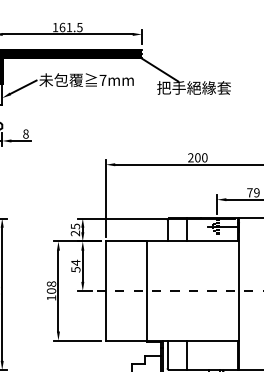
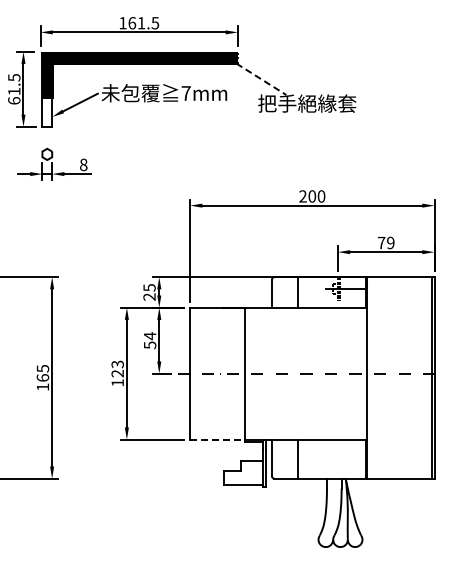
line: (159, 69) -> (261, 79), solid -> dashed
text: (51, 287) -> (117, 368), 108 -> 123
line: (127, 340) -> (218, 439), solid -> dashed

